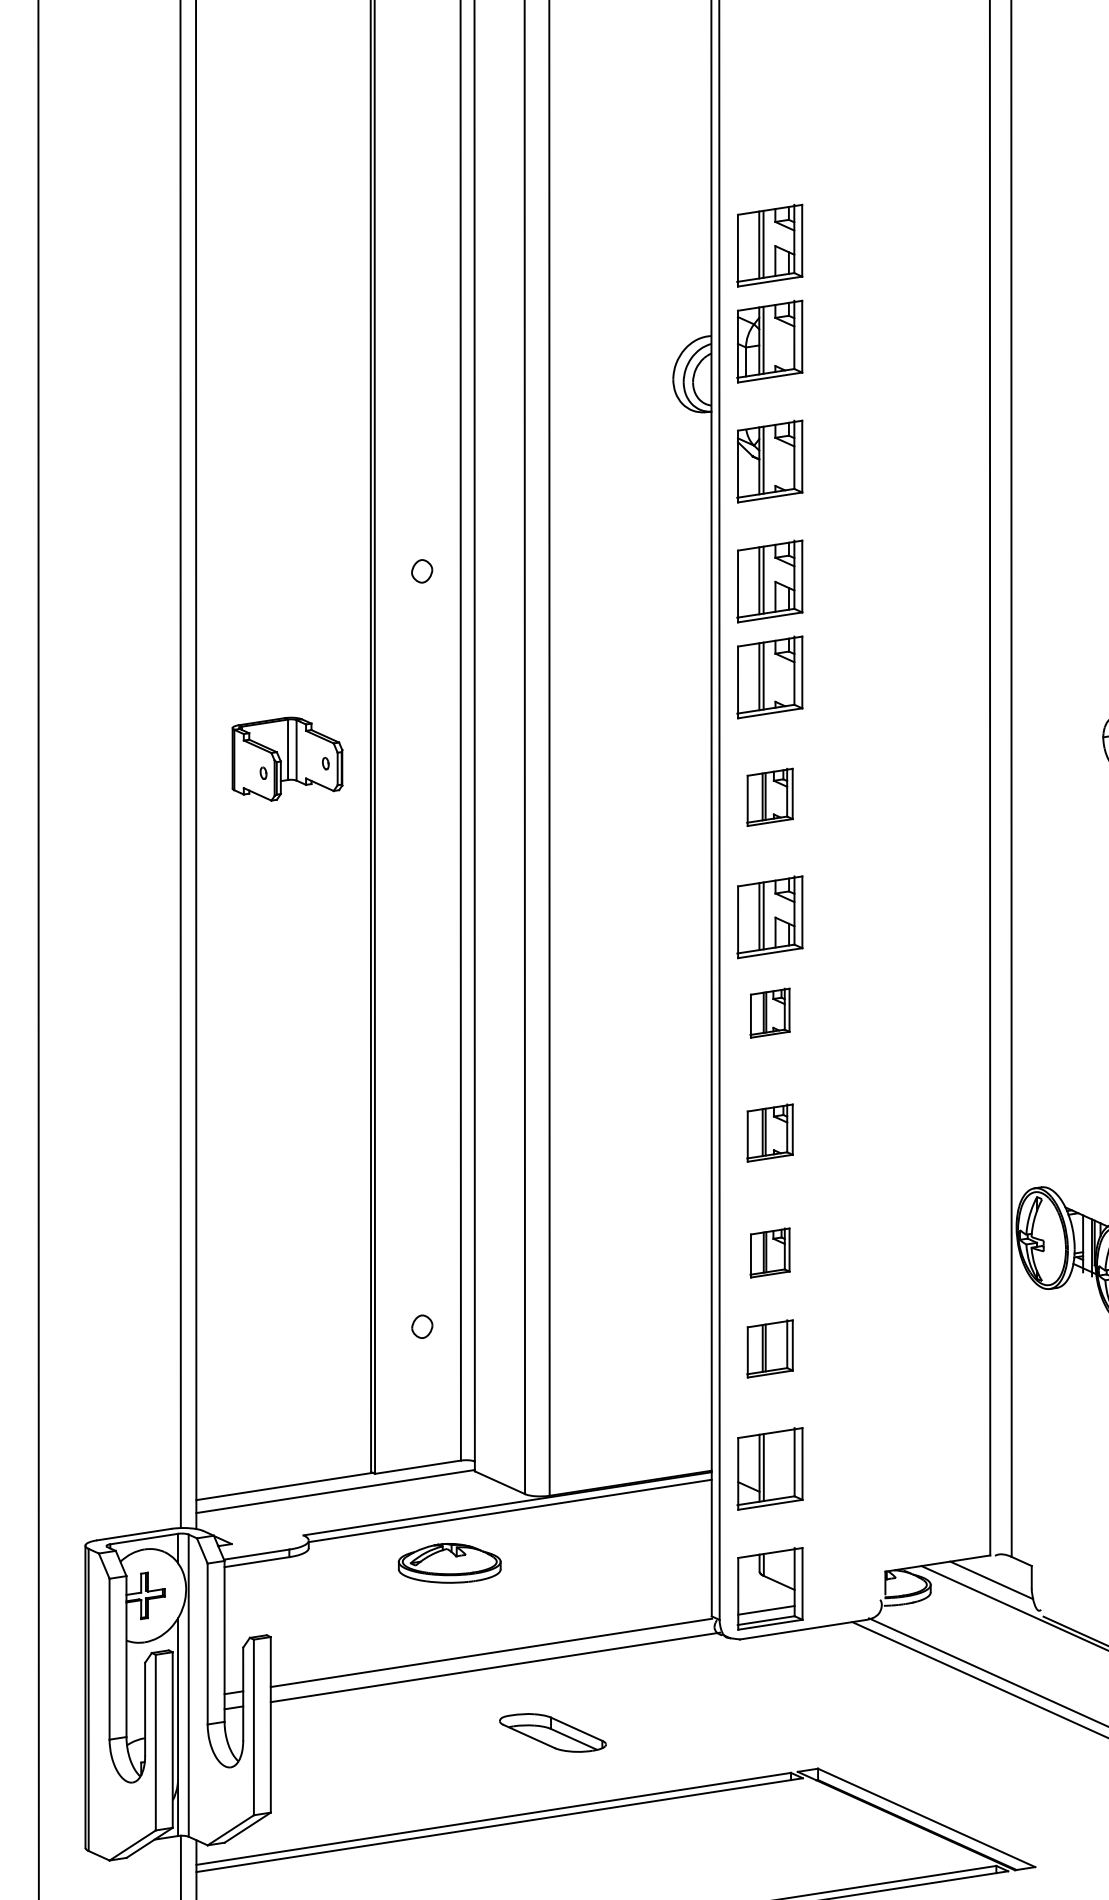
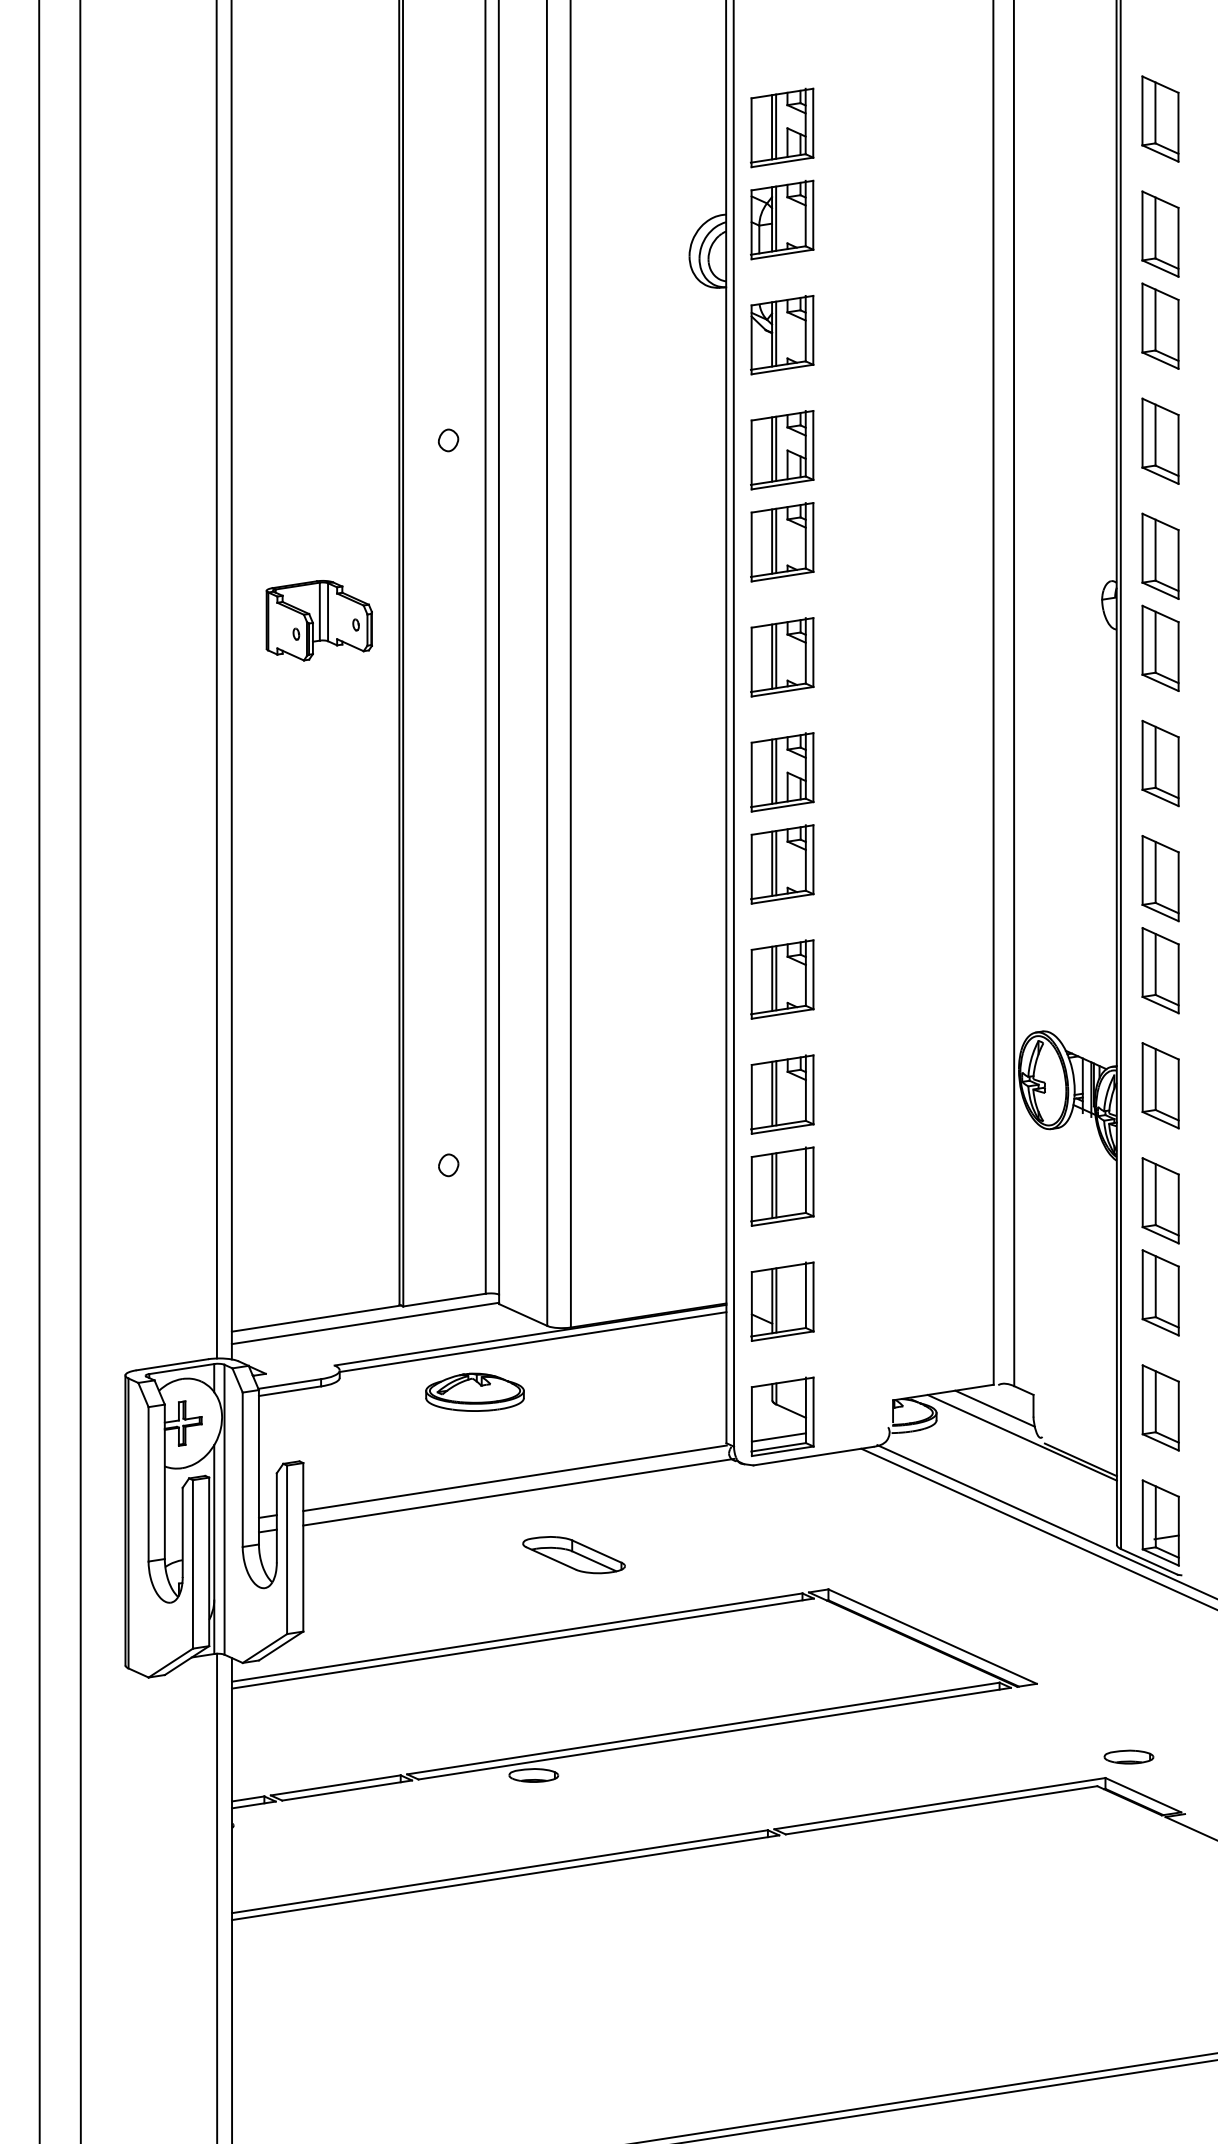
part: (770, 797) -> (782, 657), size x1.43
part: (770, 1013) -> (782, 864), size x1.67
part: (770, 1133) -> (782, 979), size x1.43
part: (770, 1252) -> (782, 1094), size x1.67
part: (770, 1348) -> (782, 1186), size x1.43

